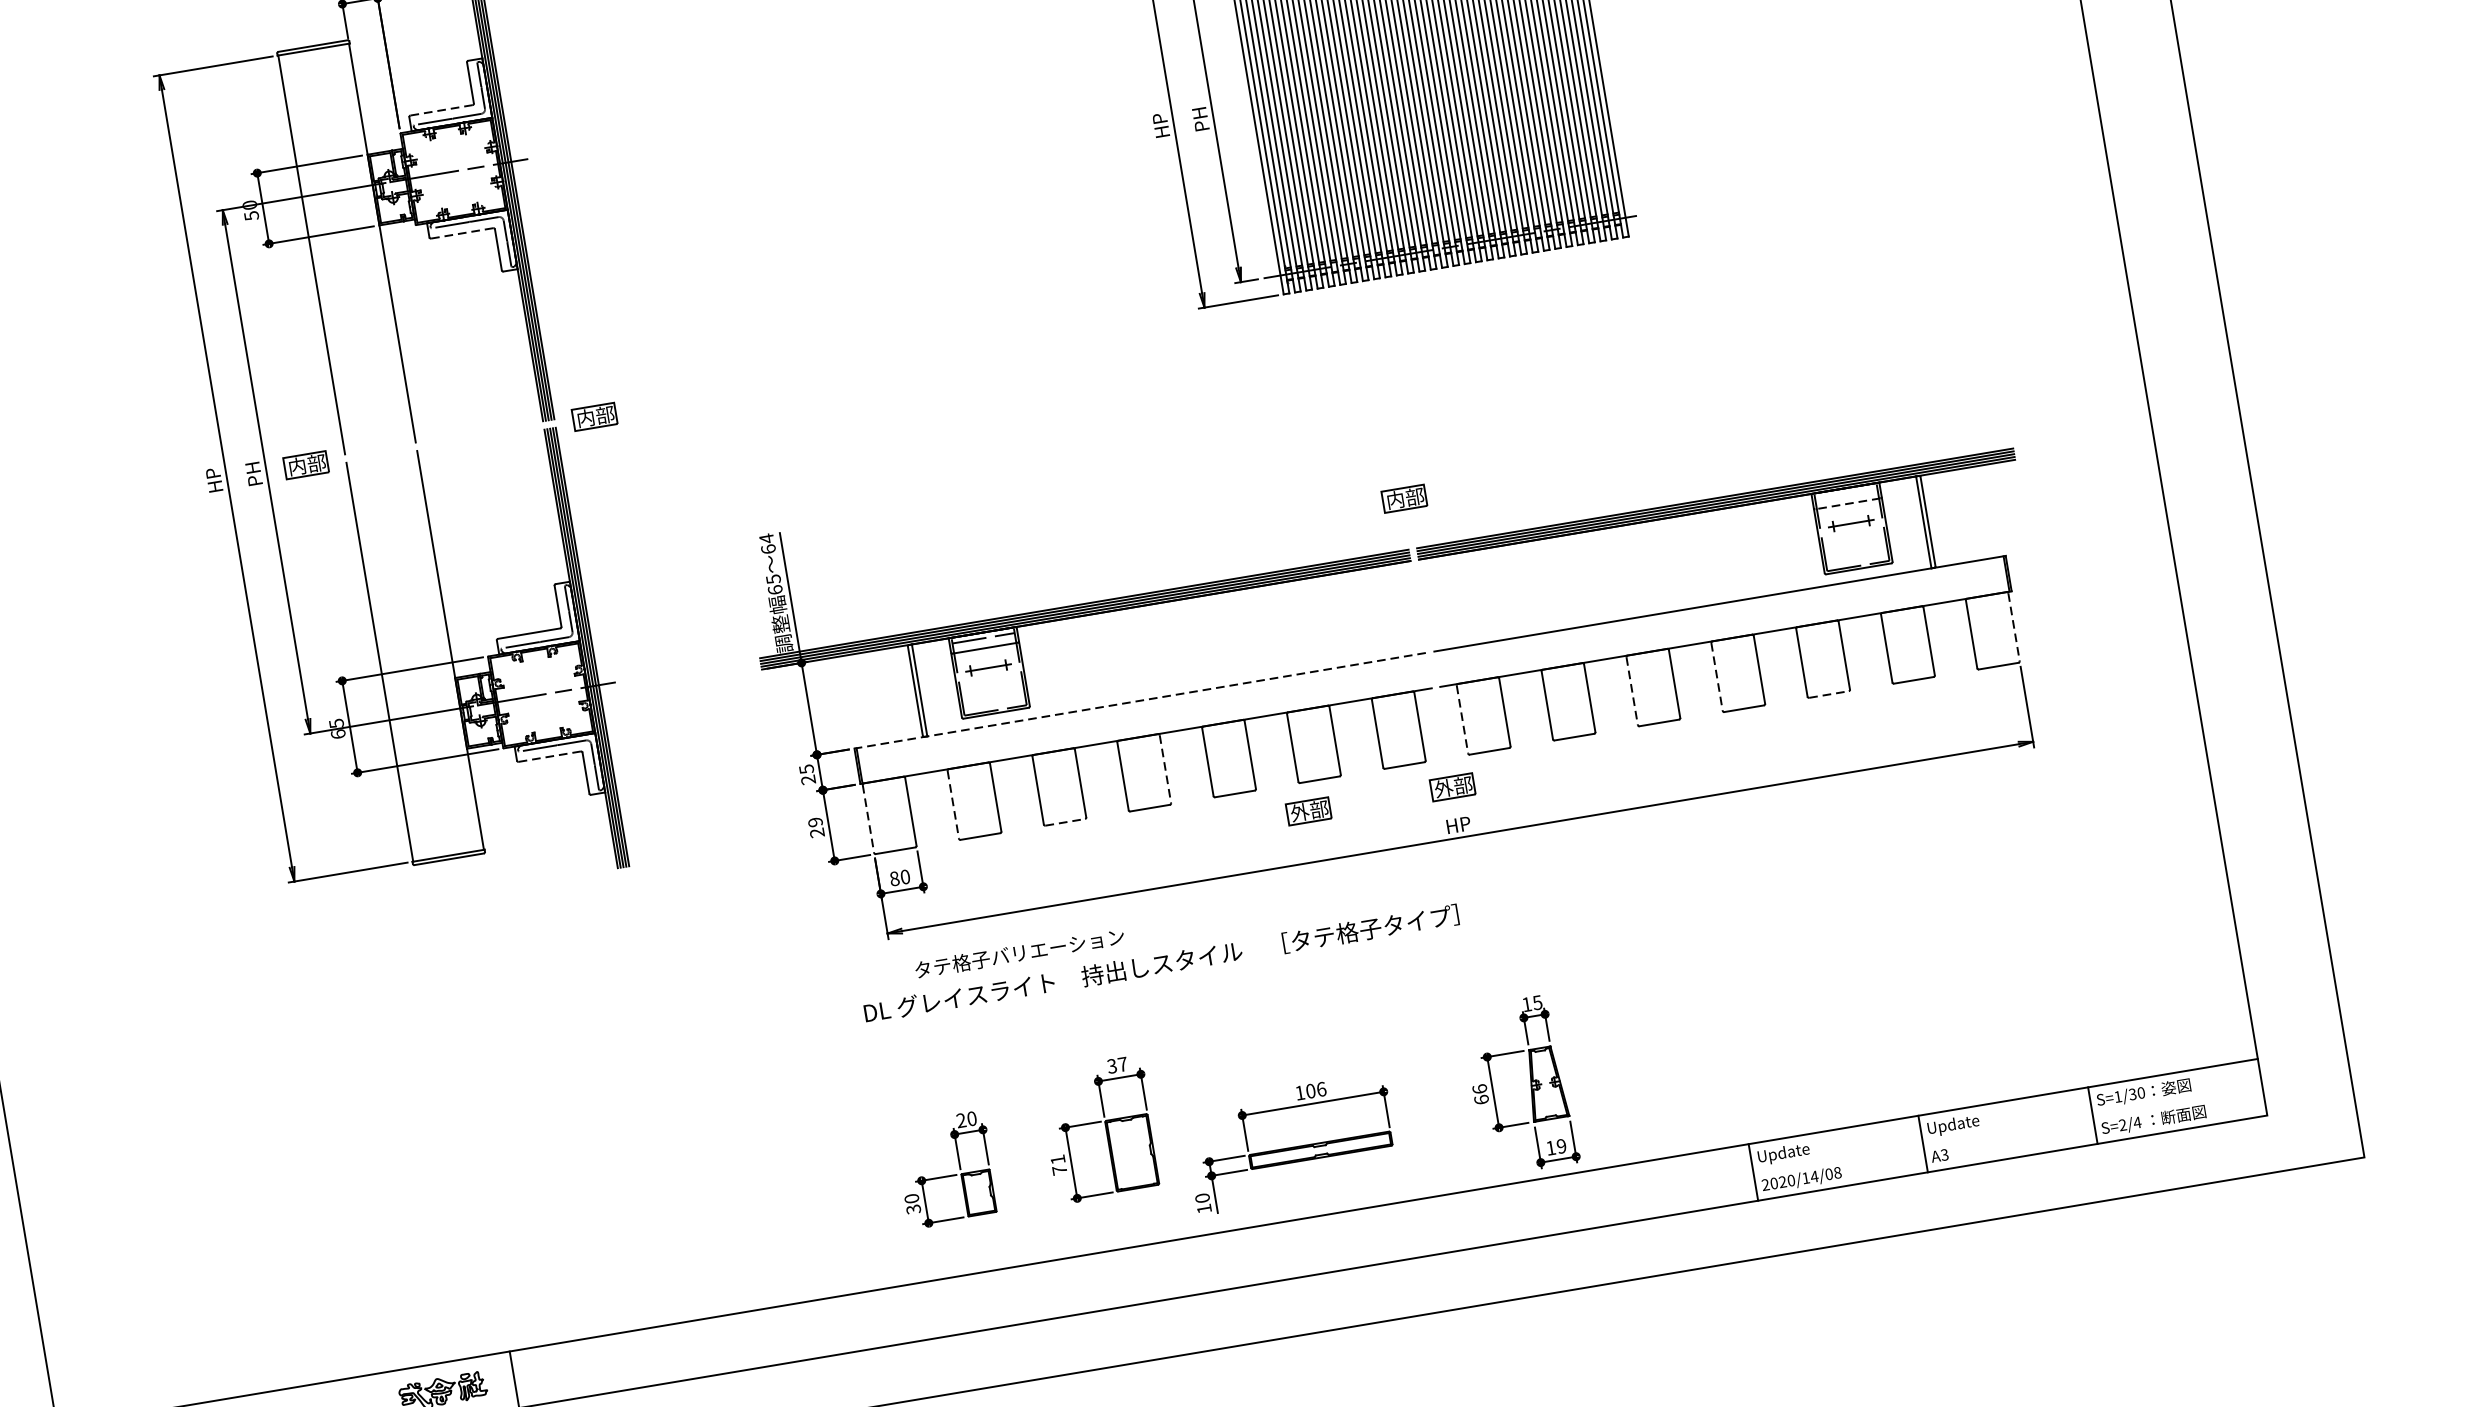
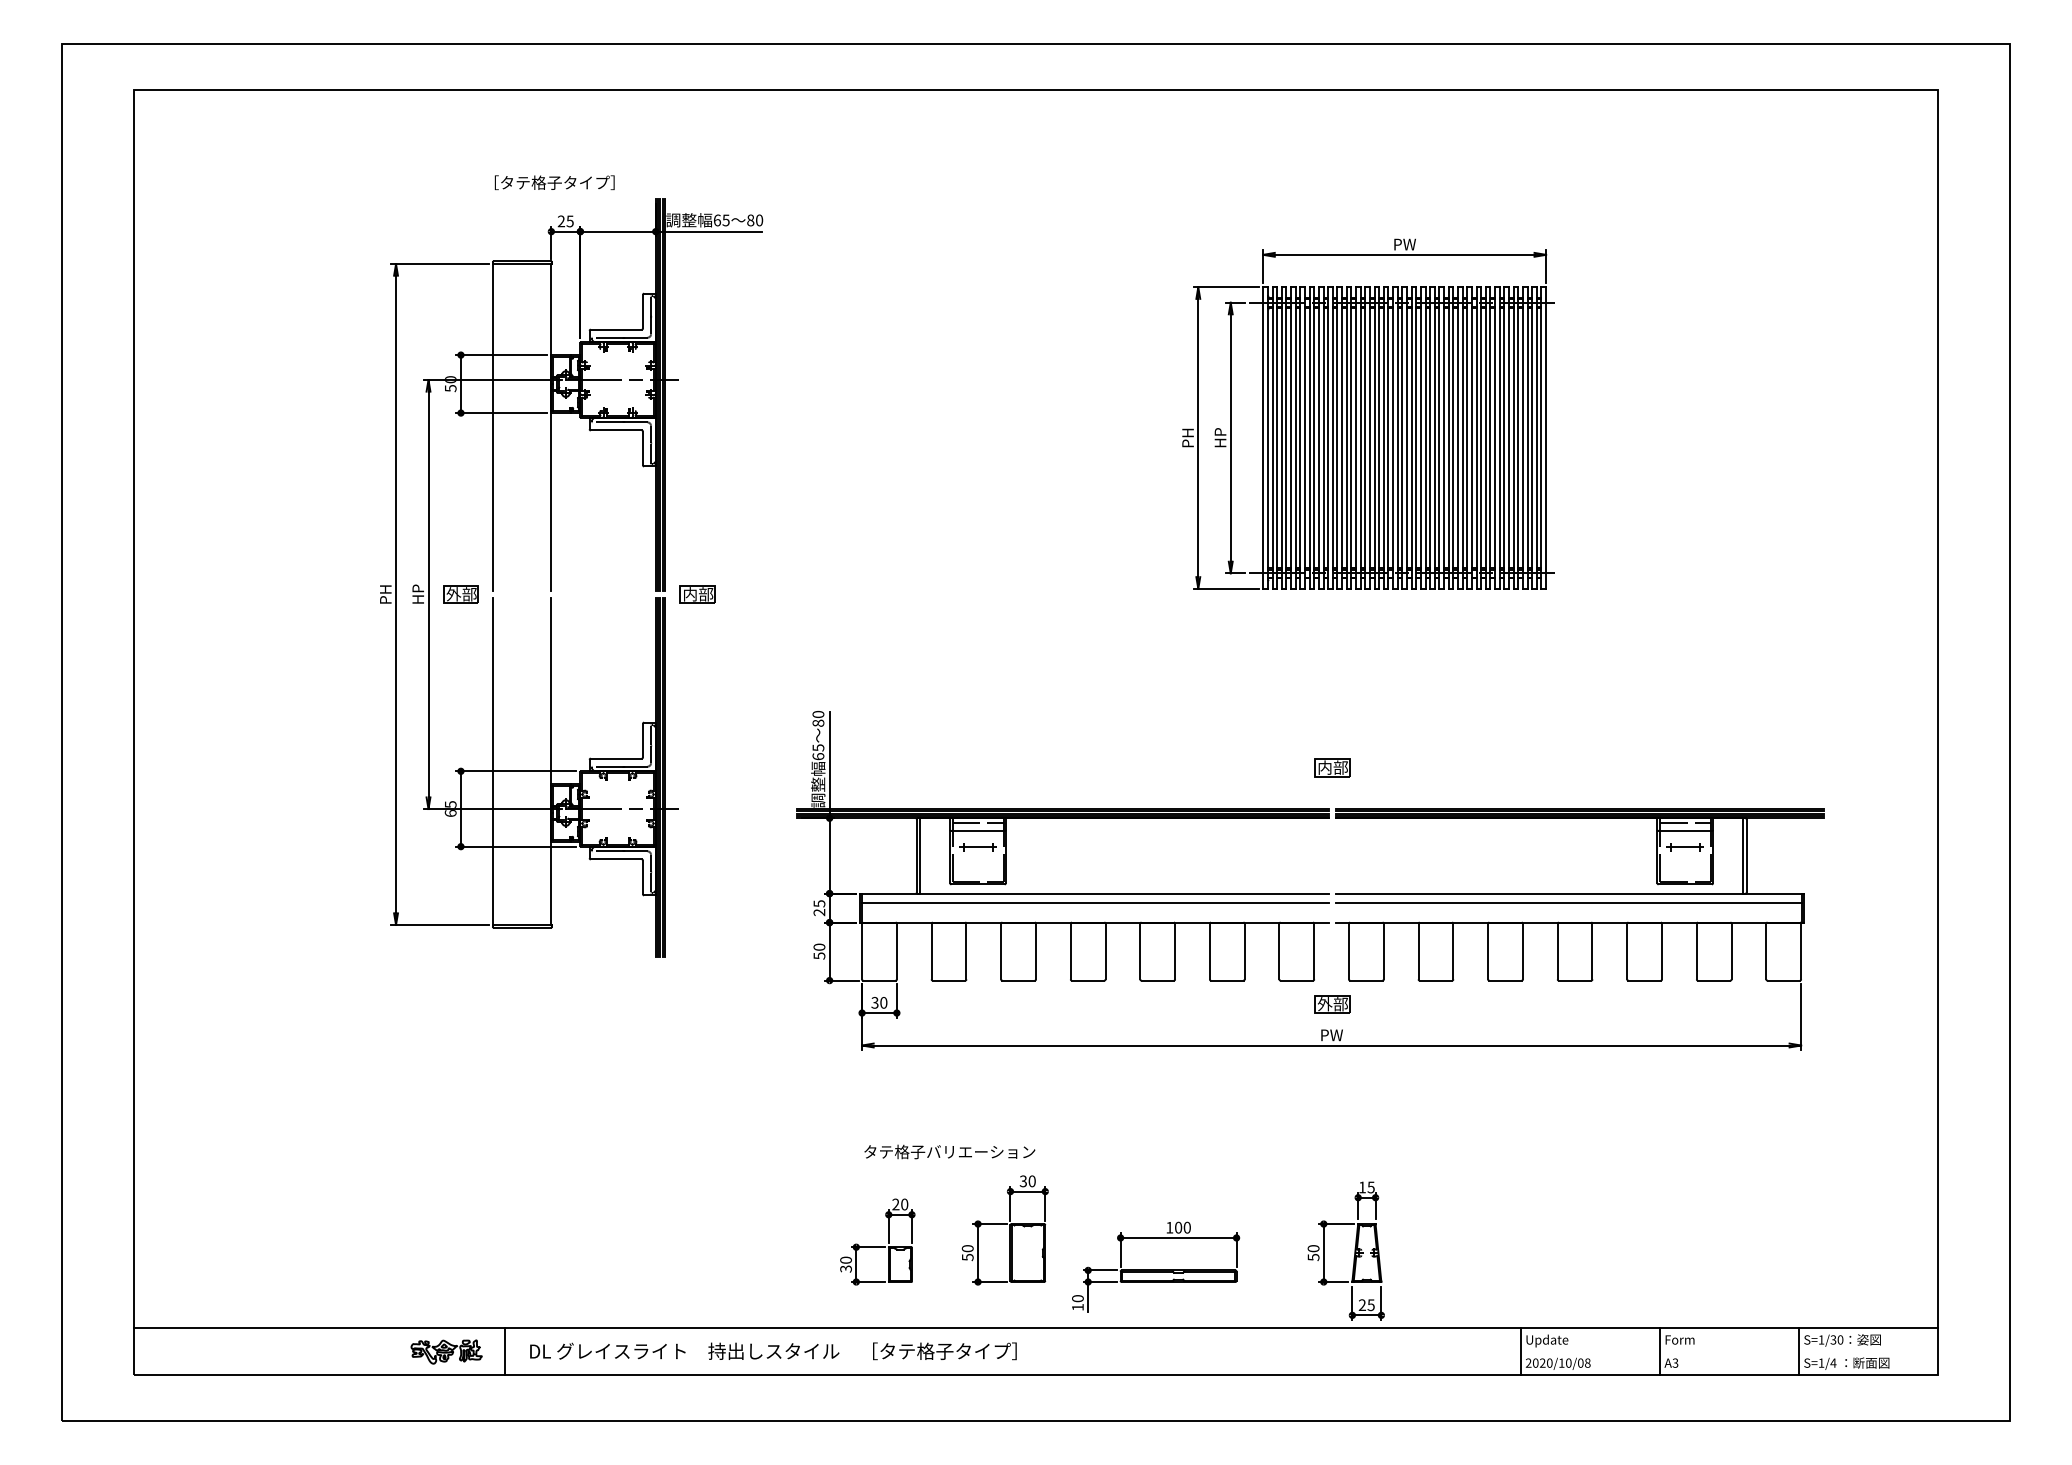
line: (441, 110) -> (616, 329), dashed -> solid
text: (1200, 117) -> (1220, 436), PH -> HP
text: (1160, 124) -> (1187, 436), HP -> PH
line: (462, 233) -> (616, 430), dashed -> solid
text: (297, 466) -> (453, 594), 内部 -> 外部
text: (252, 472) -> (417, 593), PH -> HP
text: (213, 479) -> (385, 593), HP -> PH
line: (1845, 493) -> (1684, 822), added
line: (1848, 504) -> (1685, 831), dashed -> solid
text: (767, 543) -> (818, 718), 64 -> 80
line: (1720, 616) -> (1568, 903), added
line: (2014, 627) -> (1801, 951), dashed -> solid
line: (1716, 676) -> (1557, 951), dashed -> solid
line: (1632, 690) -> (1488, 951), dashed -> solid
line: (1830, 694) -> (1645, 980), dashed -> solid
line: (1140, 700) -> (1094, 893), dashed -> solid
line: (1143, 712) -> (1095, 903), added
line: (1463, 719) -> (1349, 951), dashed -> solid
line: (550, 756) -> (616, 859), dashed -> solid
line: (1165, 769) -> (1105, 951), dashed -> solid
line: (953, 804) -> (931, 951), dashed -> solid
part: (1309, 811) -> (1214, 1004), removed
line: (868, 818) -> (862, 951), dashed -> solid
line: (1066, 822) -> (1019, 980), dashed -> solid
text: (1458, 825) -> (1331, 1035), HP -> PW
text: (816, 827) -> (819, 951), 29 -> 50
text: (893, 878) -> (874, 1002), 80 -> 30
text: (1019, 952) -> (949, 1151), moved
text: (1161, 964) -> (773, 1351), moved
text: (1122, 1064) -> (1031, 1181), 37 -> 30
text: (1320, 1089) -> (1186, 1227), 106 -> 100
text: (1480, 1095) -> (1313, 1253), 66 -> 50
text: (2122, 1124) -> (1821, 1362), S=2/4 -> S=1/4
text: (1953, 1125) -> (1686, 1340), Update -> Form
text: (1555, 1146) -> (1366, 1304), 19 -> 25
text: (1058, 1165) -> (967, 1253), 71 -> 50
text: (1814, 1175) -> (1568, 1362), 2020/14/08 -> 2020/10/08

